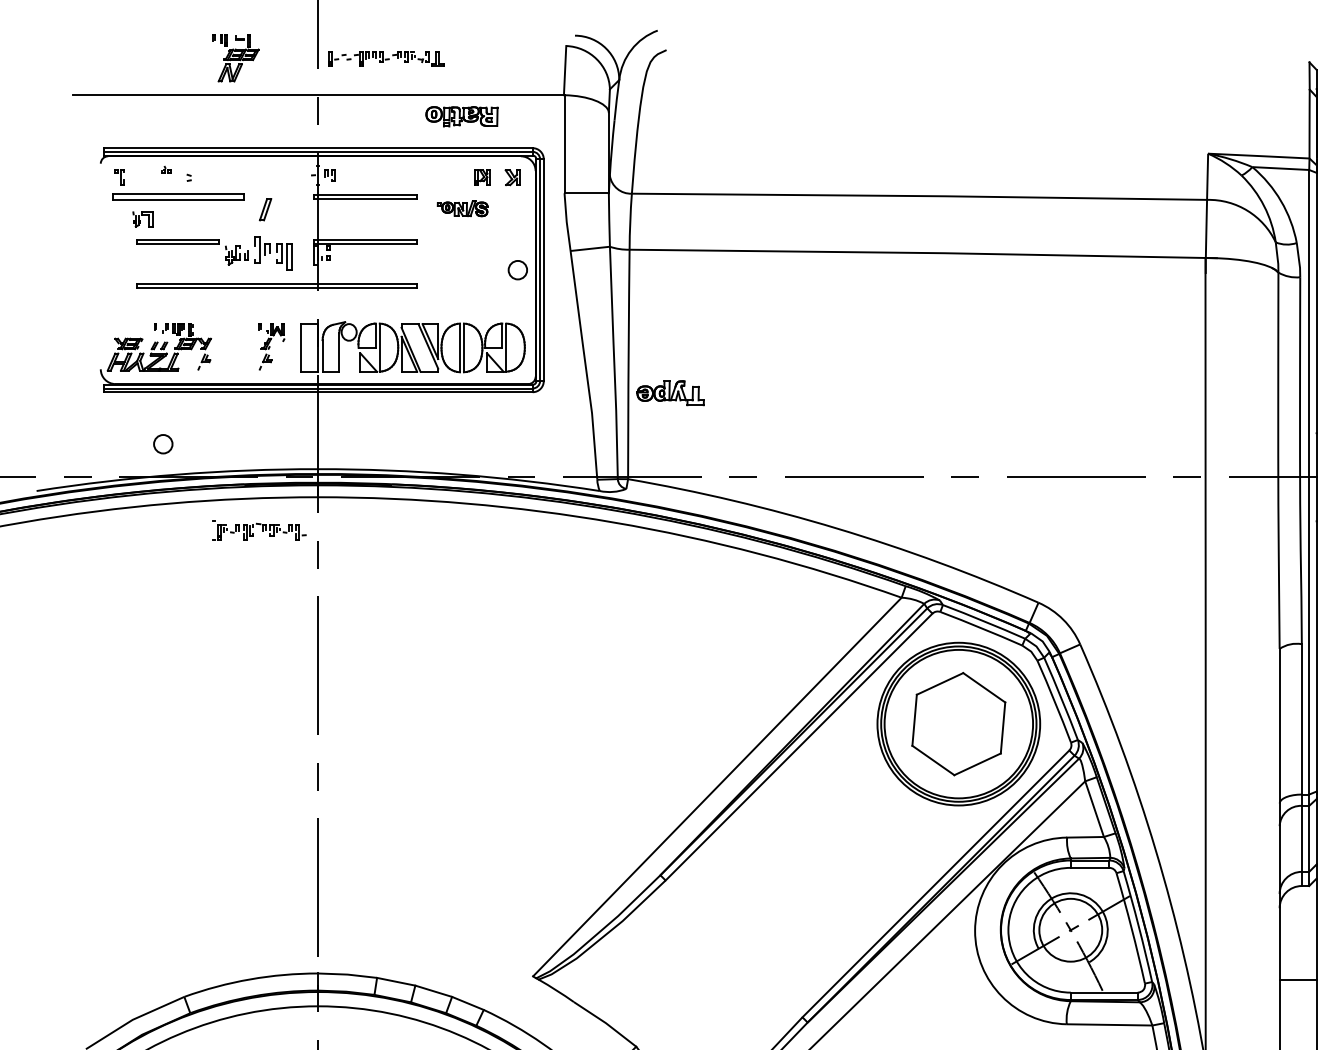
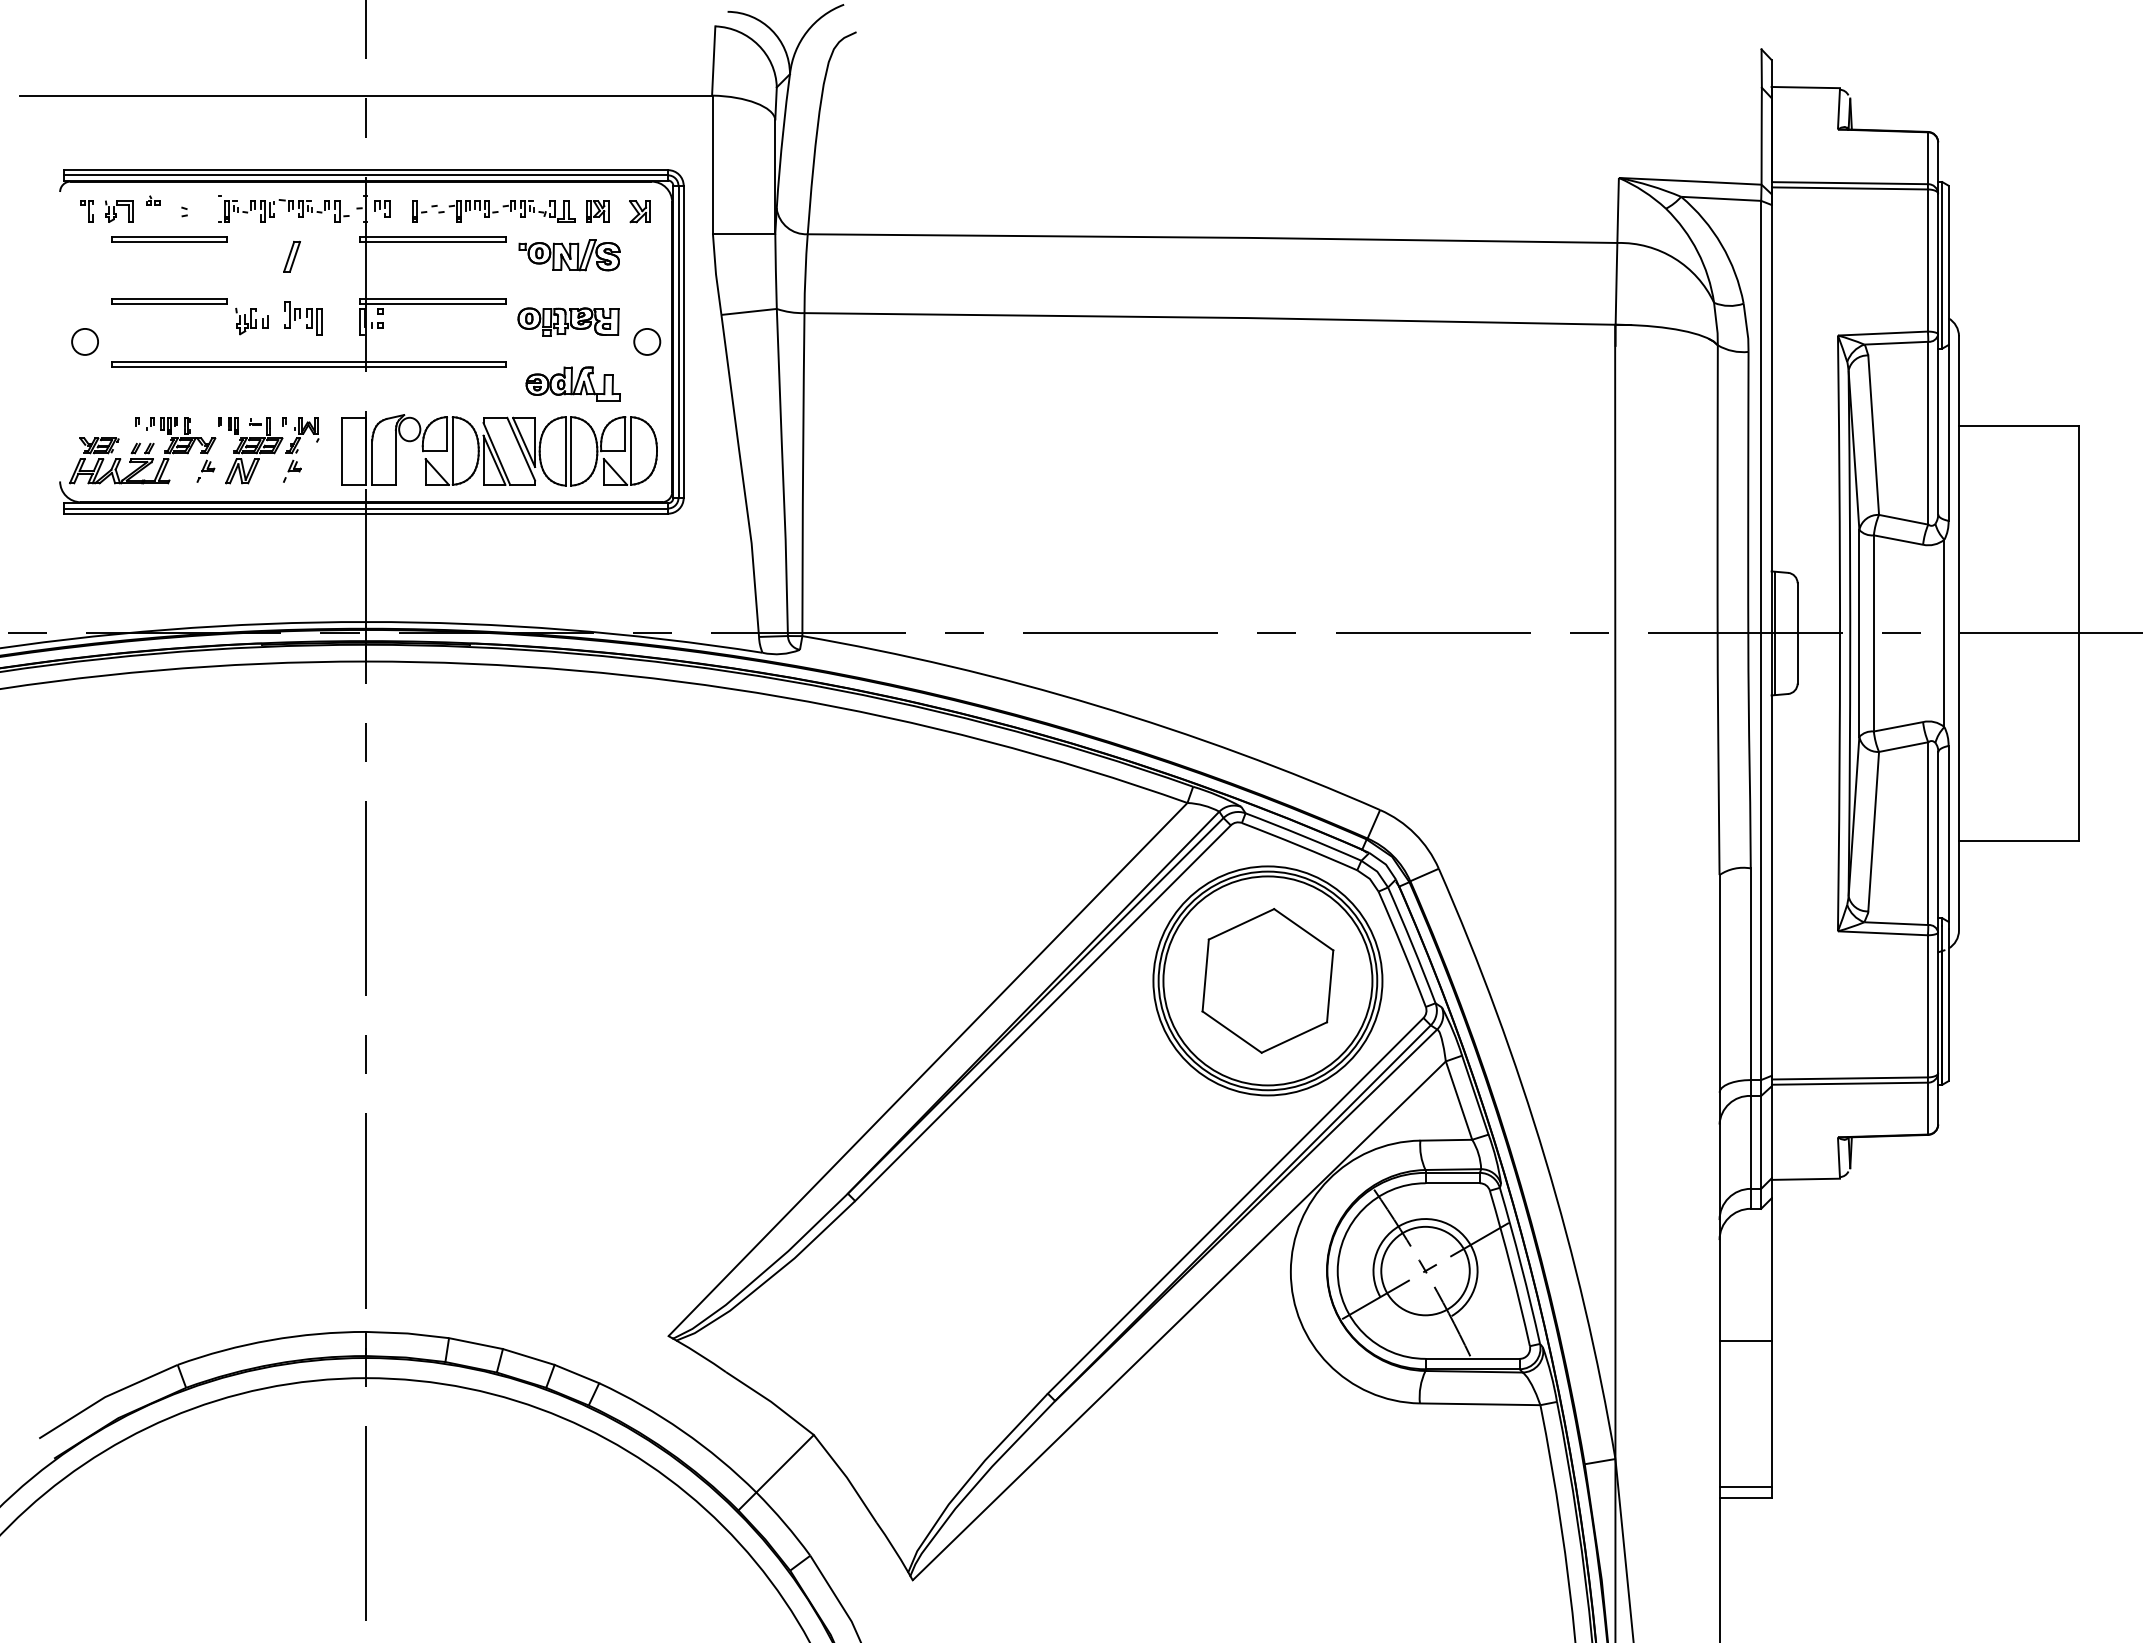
part: (236, 58) -> (250, 450), moved
part: (385, 58) -> (493, 211), moved
part: (461, 116) -> (568, 321), moved
part: (178, 197) -> (169, 239), size x0.62
part: (462, 208) -> (569, 255), size x1.43
part: (142, 219) -> (119, 211), moved
part: (273, 253) -> (303, 318), size x0.71
part: (670, 392) -> (572, 383), moved
circle: (162, 443) -> (84, 341), moved
part: (259, 529) -> (283, 208), moved

